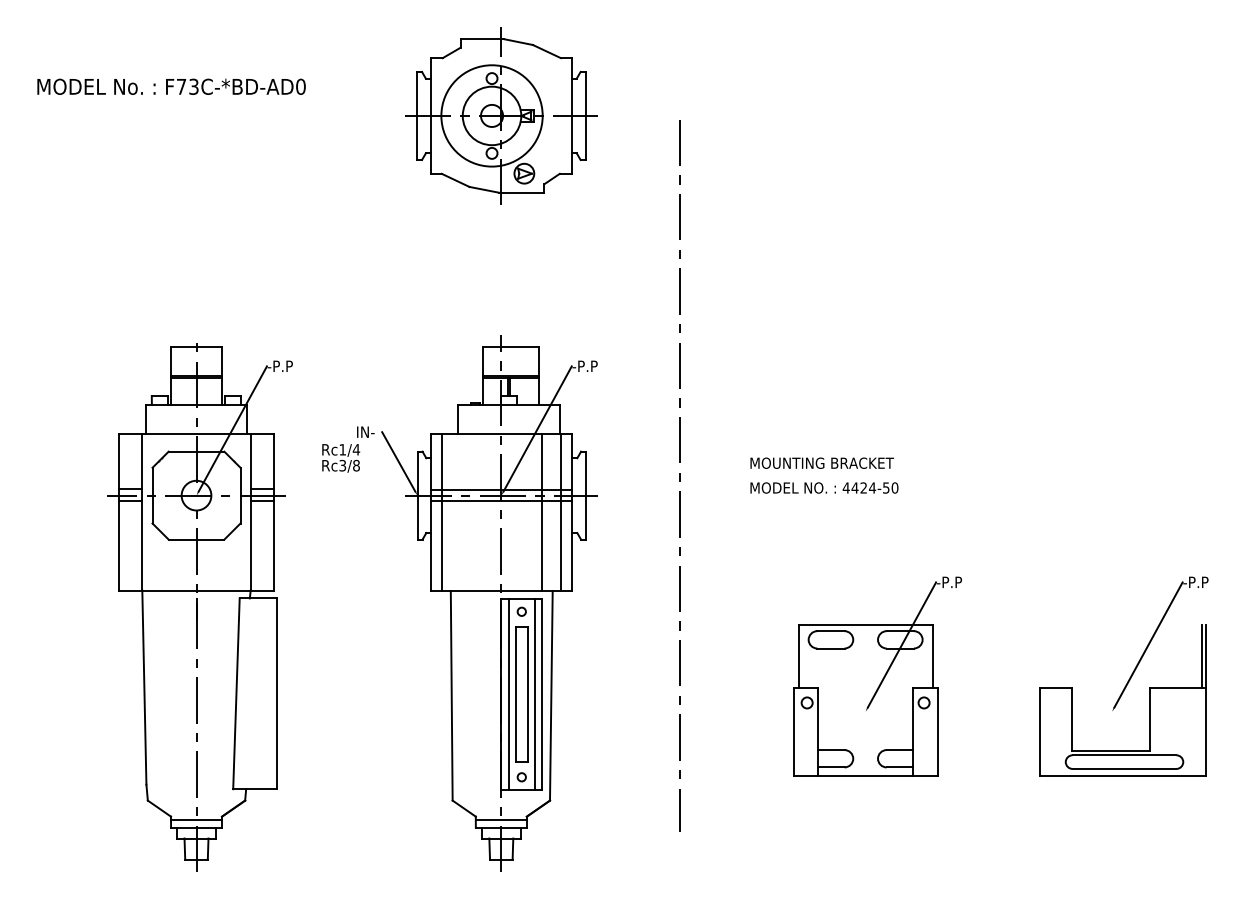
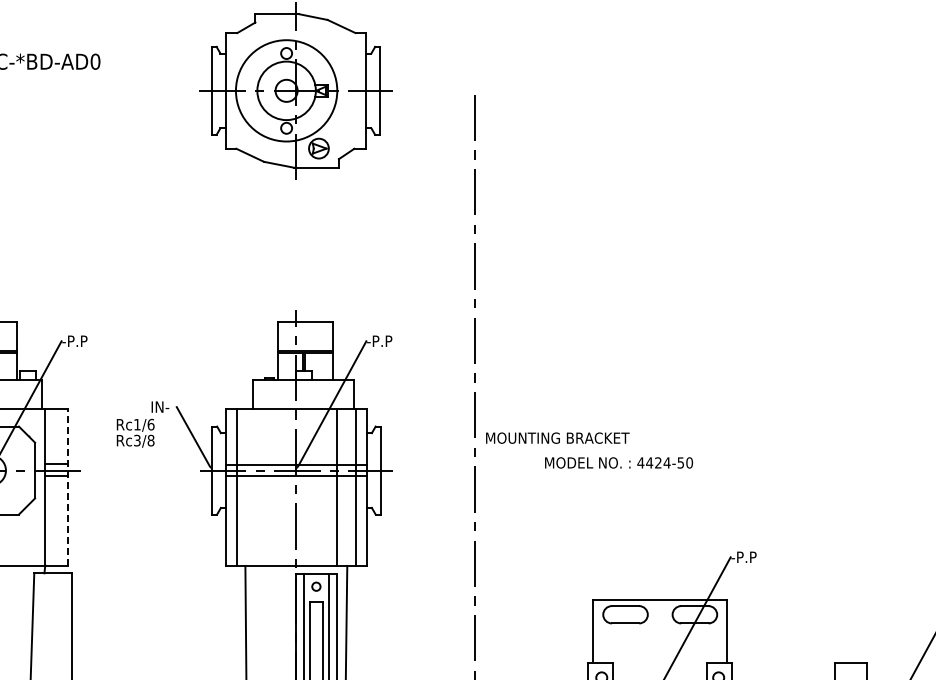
text: (356, 449) -> (151, 424), Rc1/4 -> Rc1/6
text: (821, 462) -> (557, 437), moved
line: (273, 511) -> (68, 486), solid -> dashed

